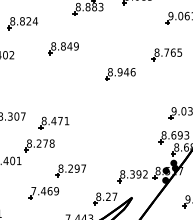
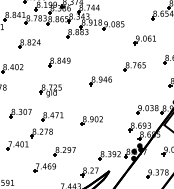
part: (51, 87) -> (50, 90), added
part: (107, 128) -> (91, 120), added

